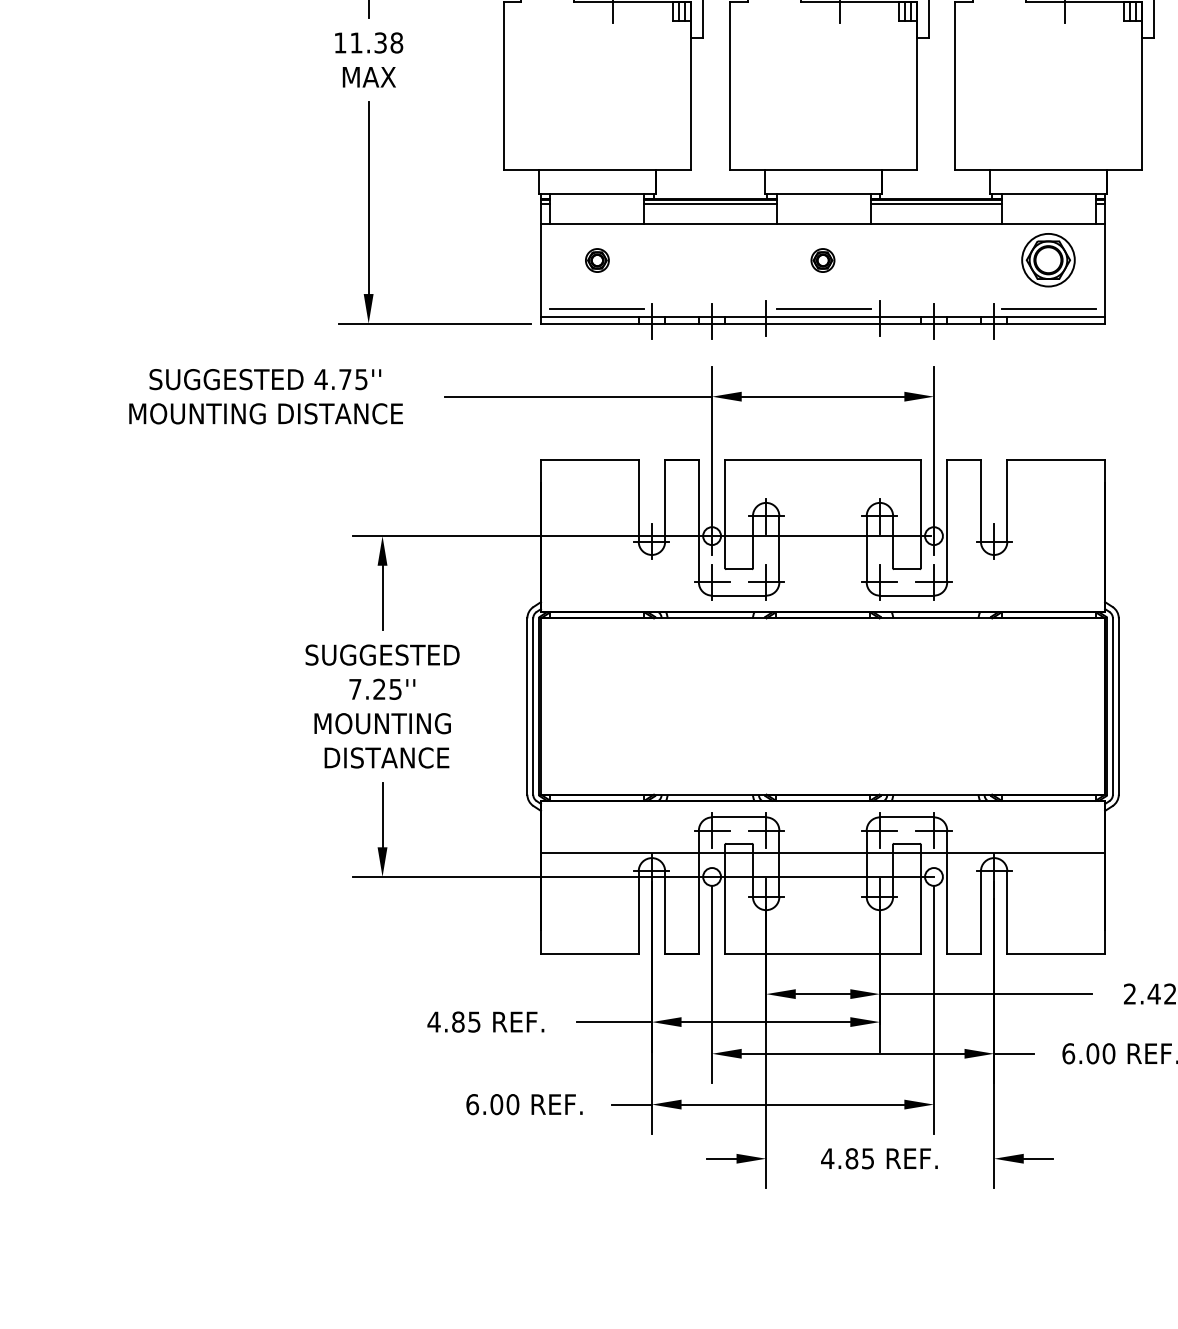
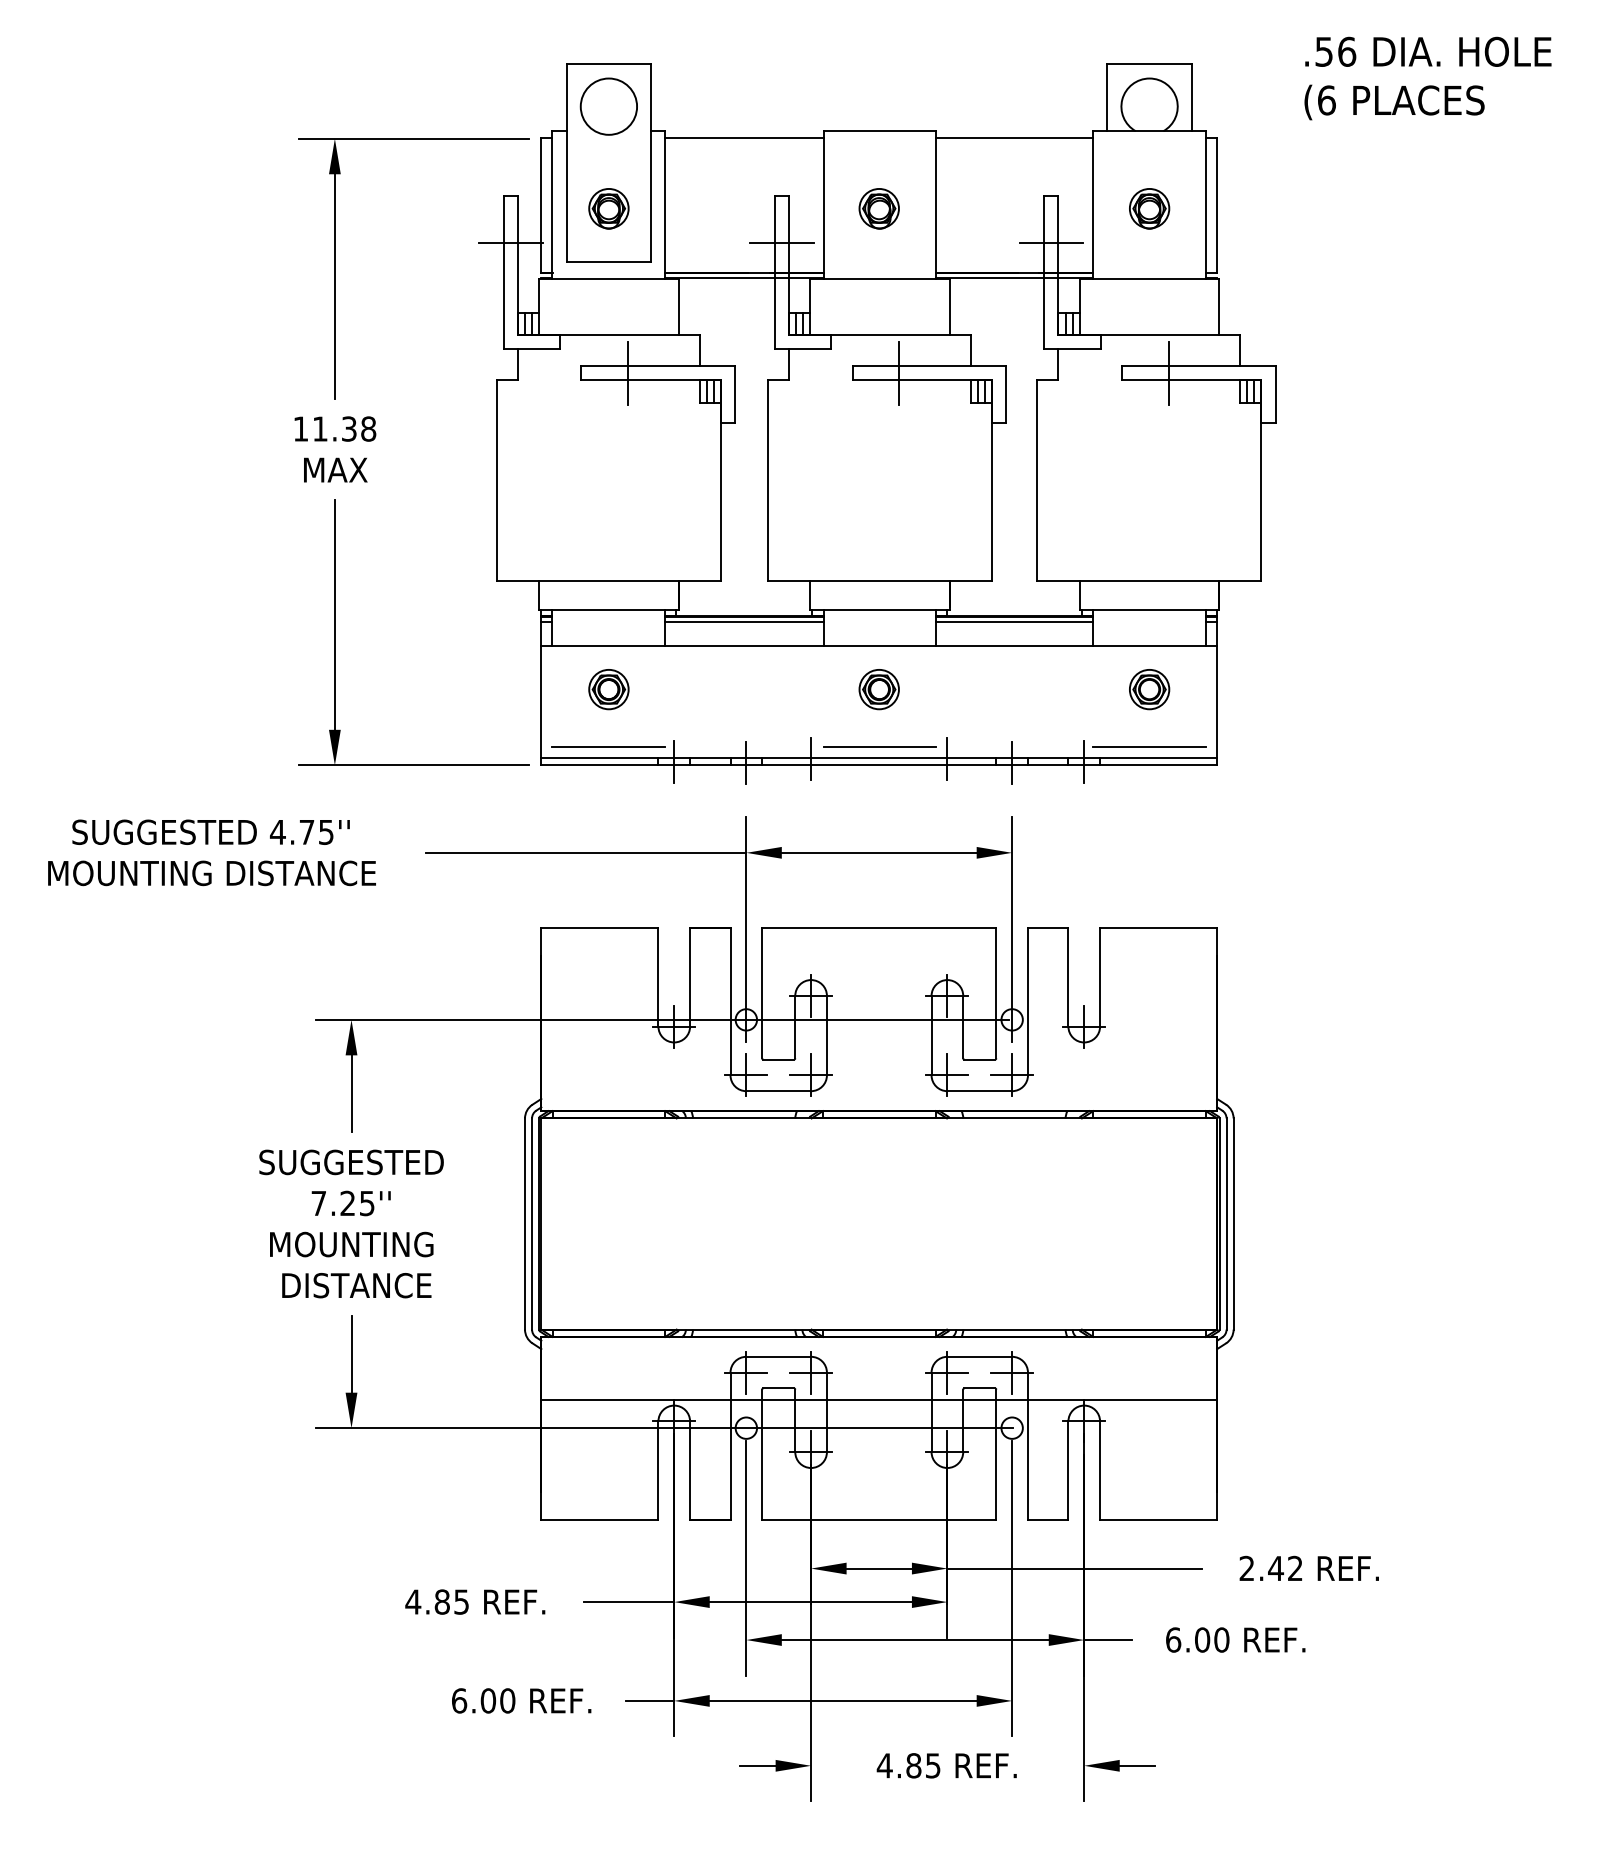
part: (597, 260) -> (608, 689), size x1.43
part: (822, 260) -> (878, 689), size x1.43
part: (1048, 260) -> (1149, 689), size x0.62

